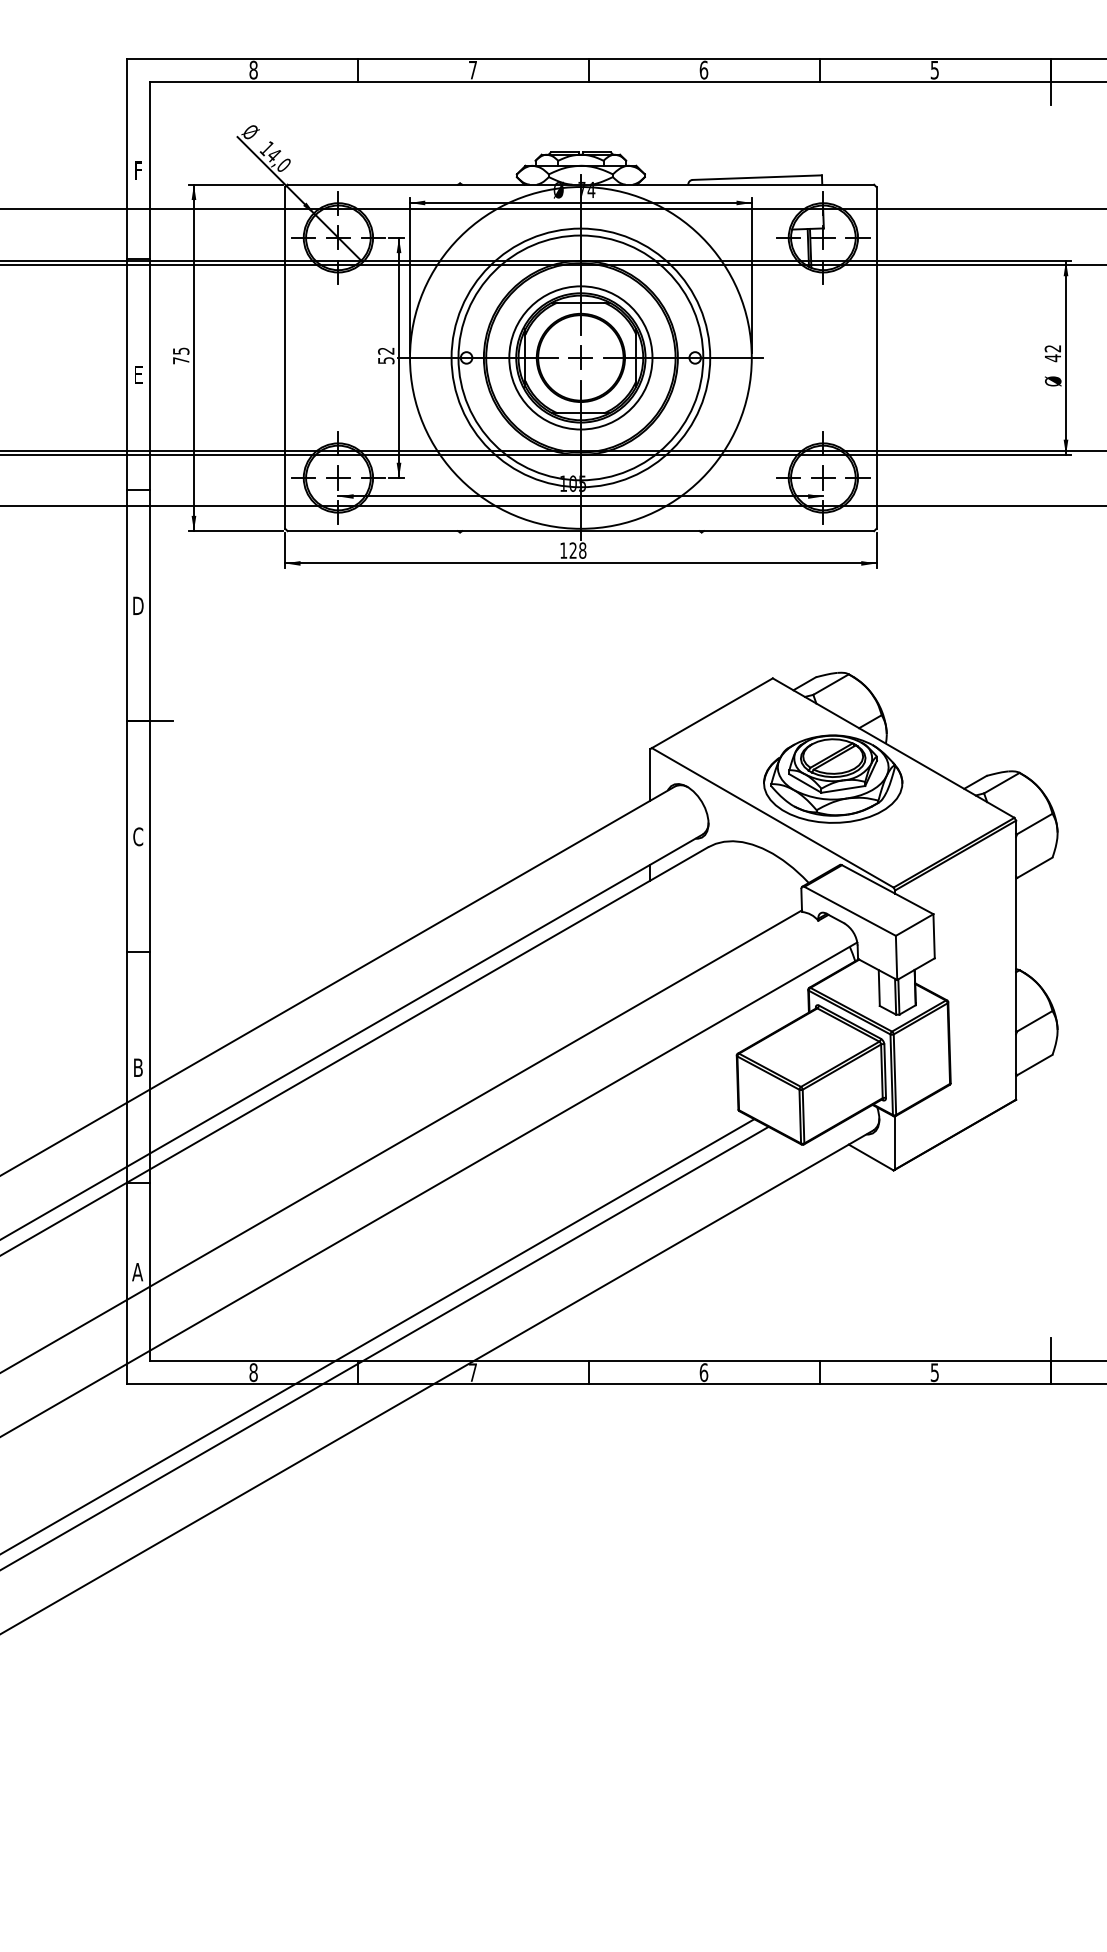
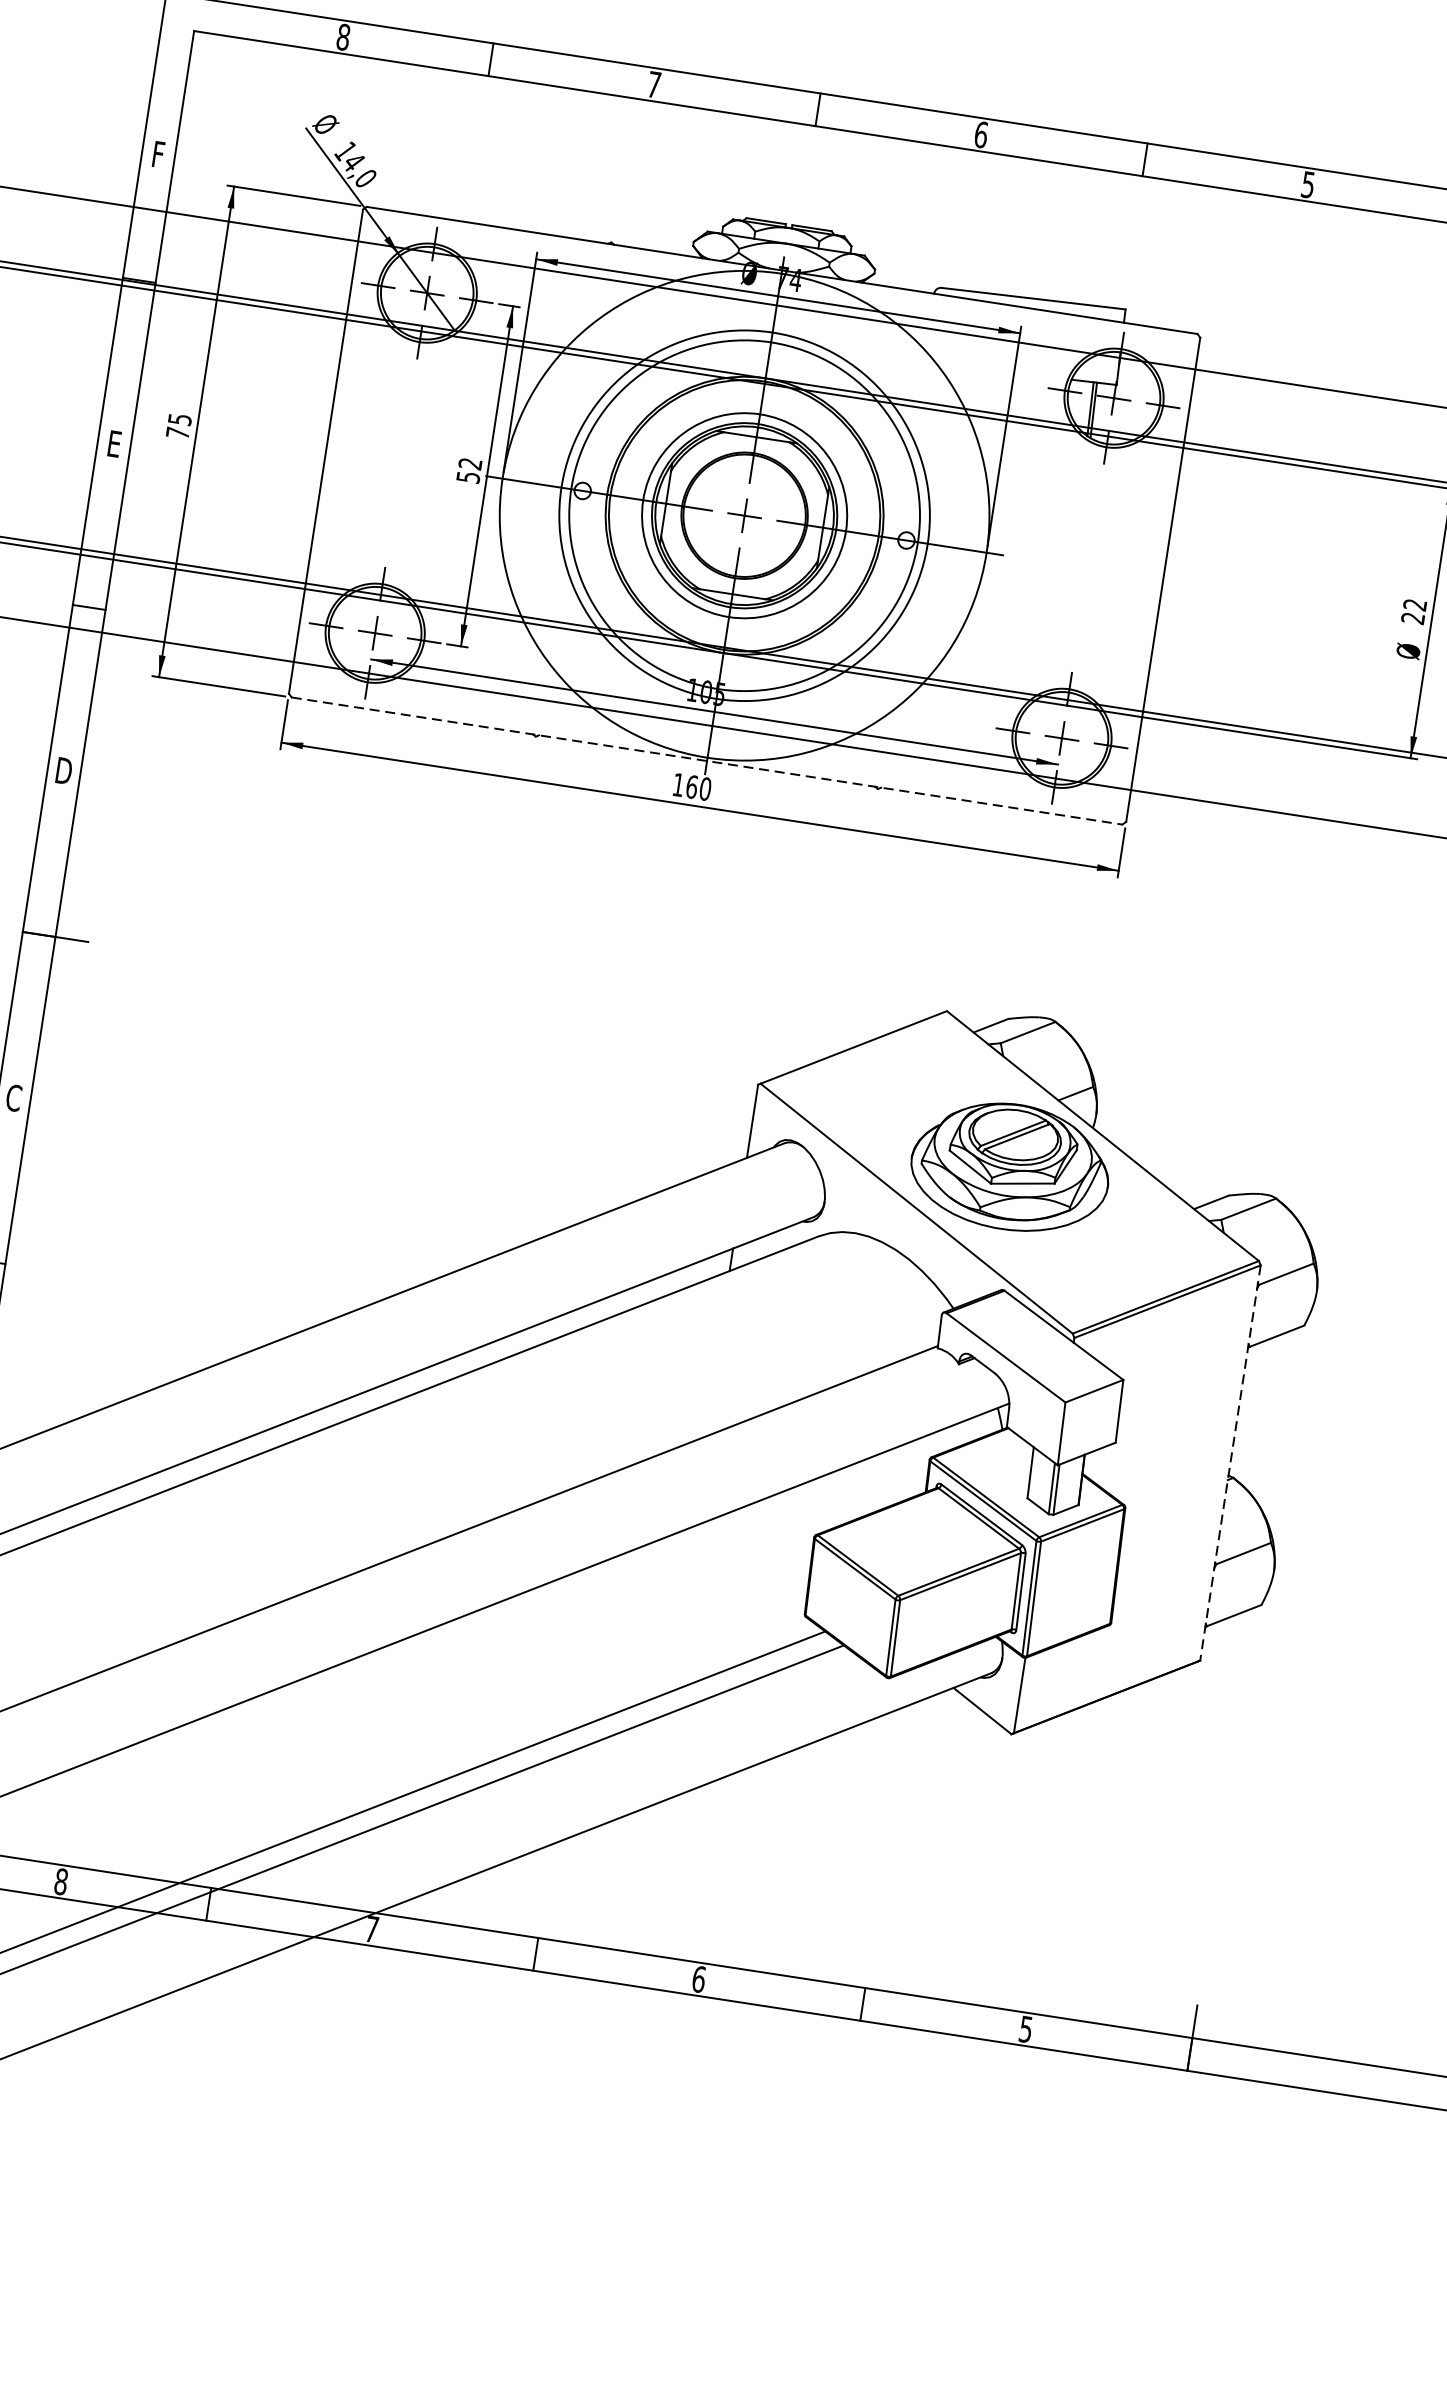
text: (1052, 358) -> (1412, 618), 42 -> 22
line: (581, 531) -> (707, 761), solid -> dashed
text: (577, 550) -> (698, 787), 128 -> 160
line: (1016, 960) -> (1230, 1463), solid -> dashed

